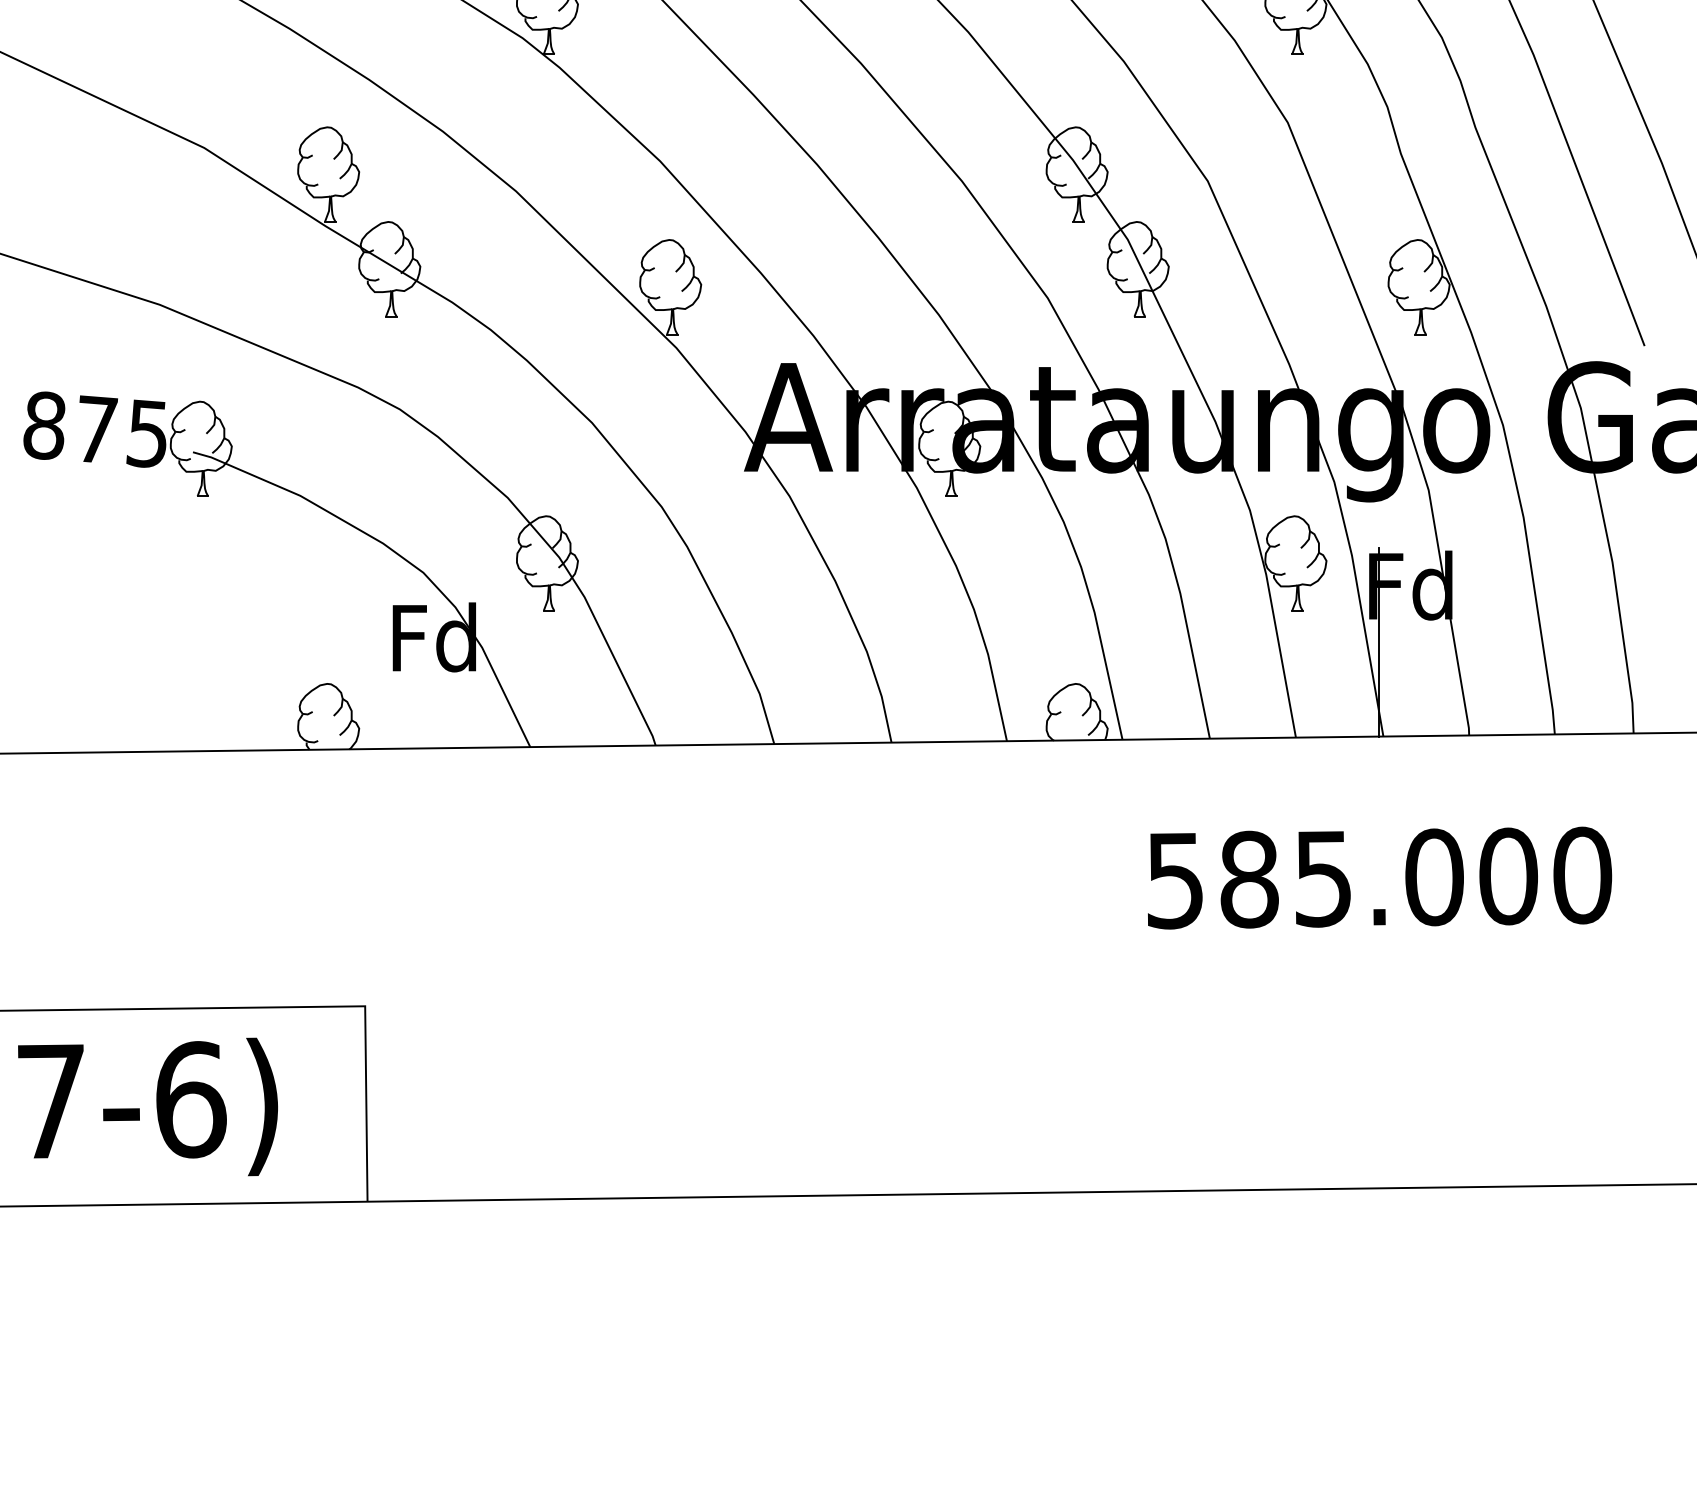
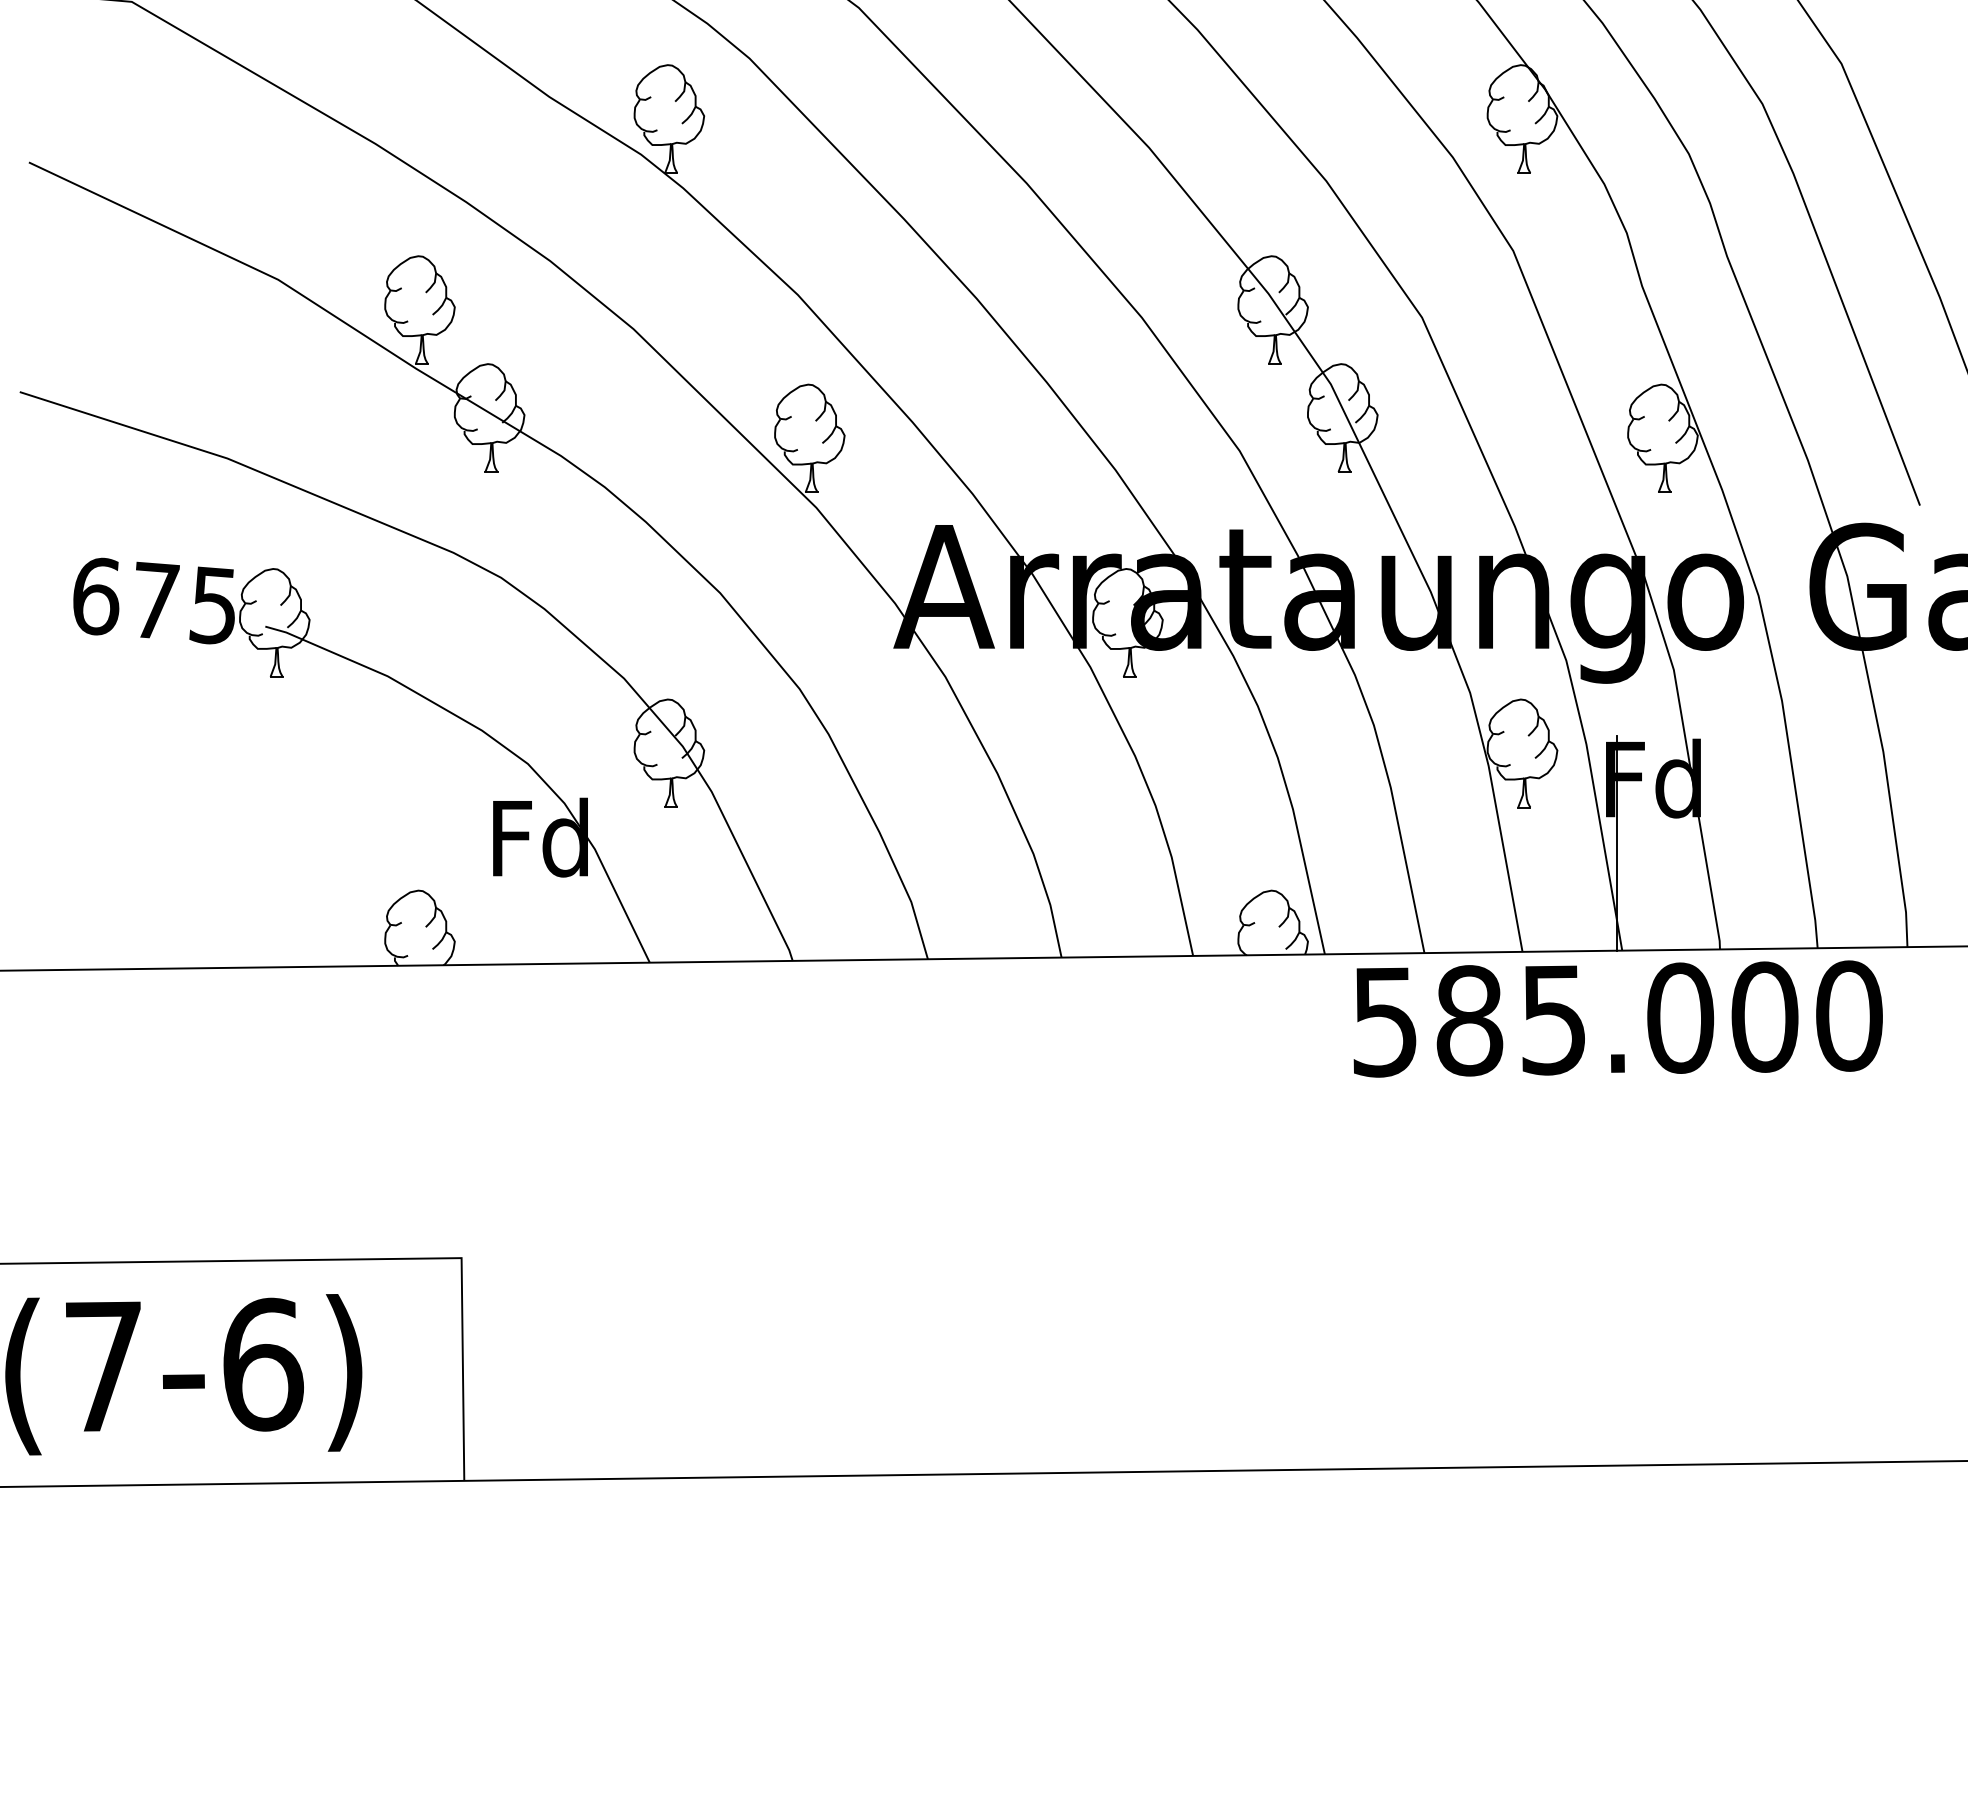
text: (43, 425) -> (95, 596), 875 -> 675
text: (1379, 877) -> (1617, 1018), moved

